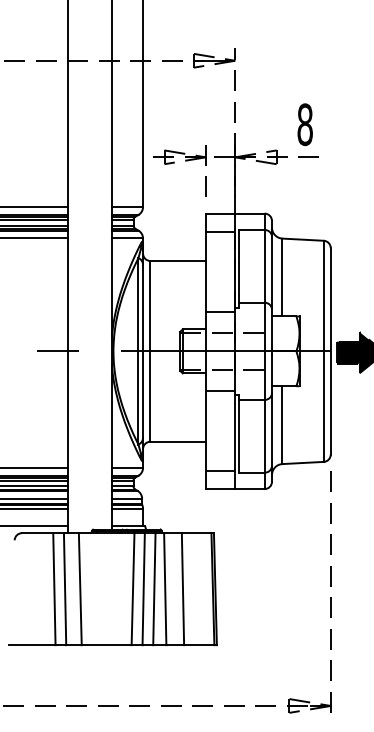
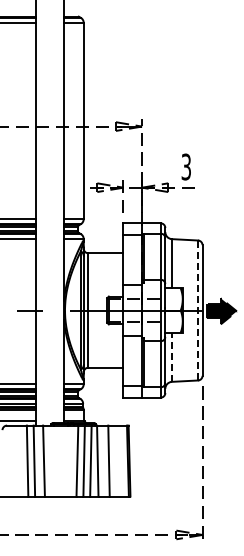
text: (305, 123) -> (186, 166), 8 -> 3
line: (324, 351) -> (198, 310), solid -> dashed
line: (281, 425) -> (171, 357), solid -> dashed

